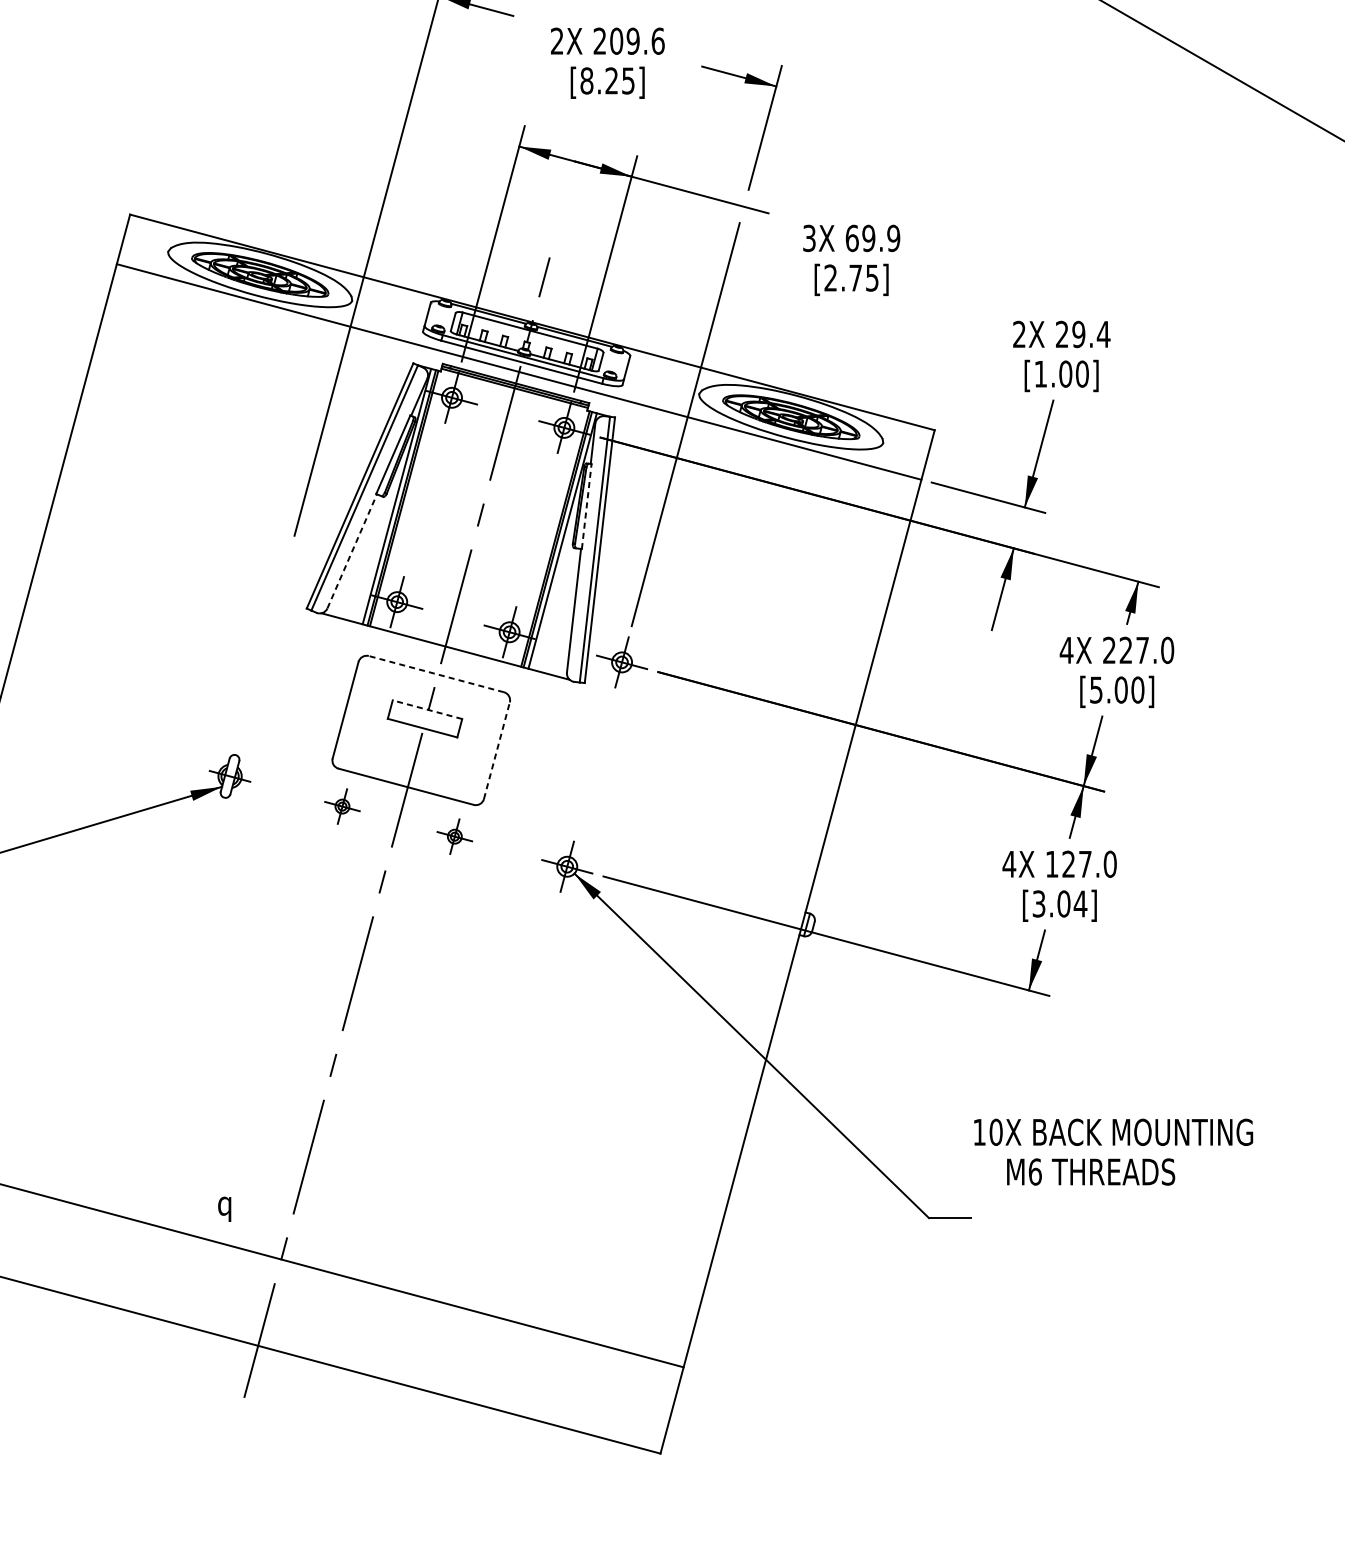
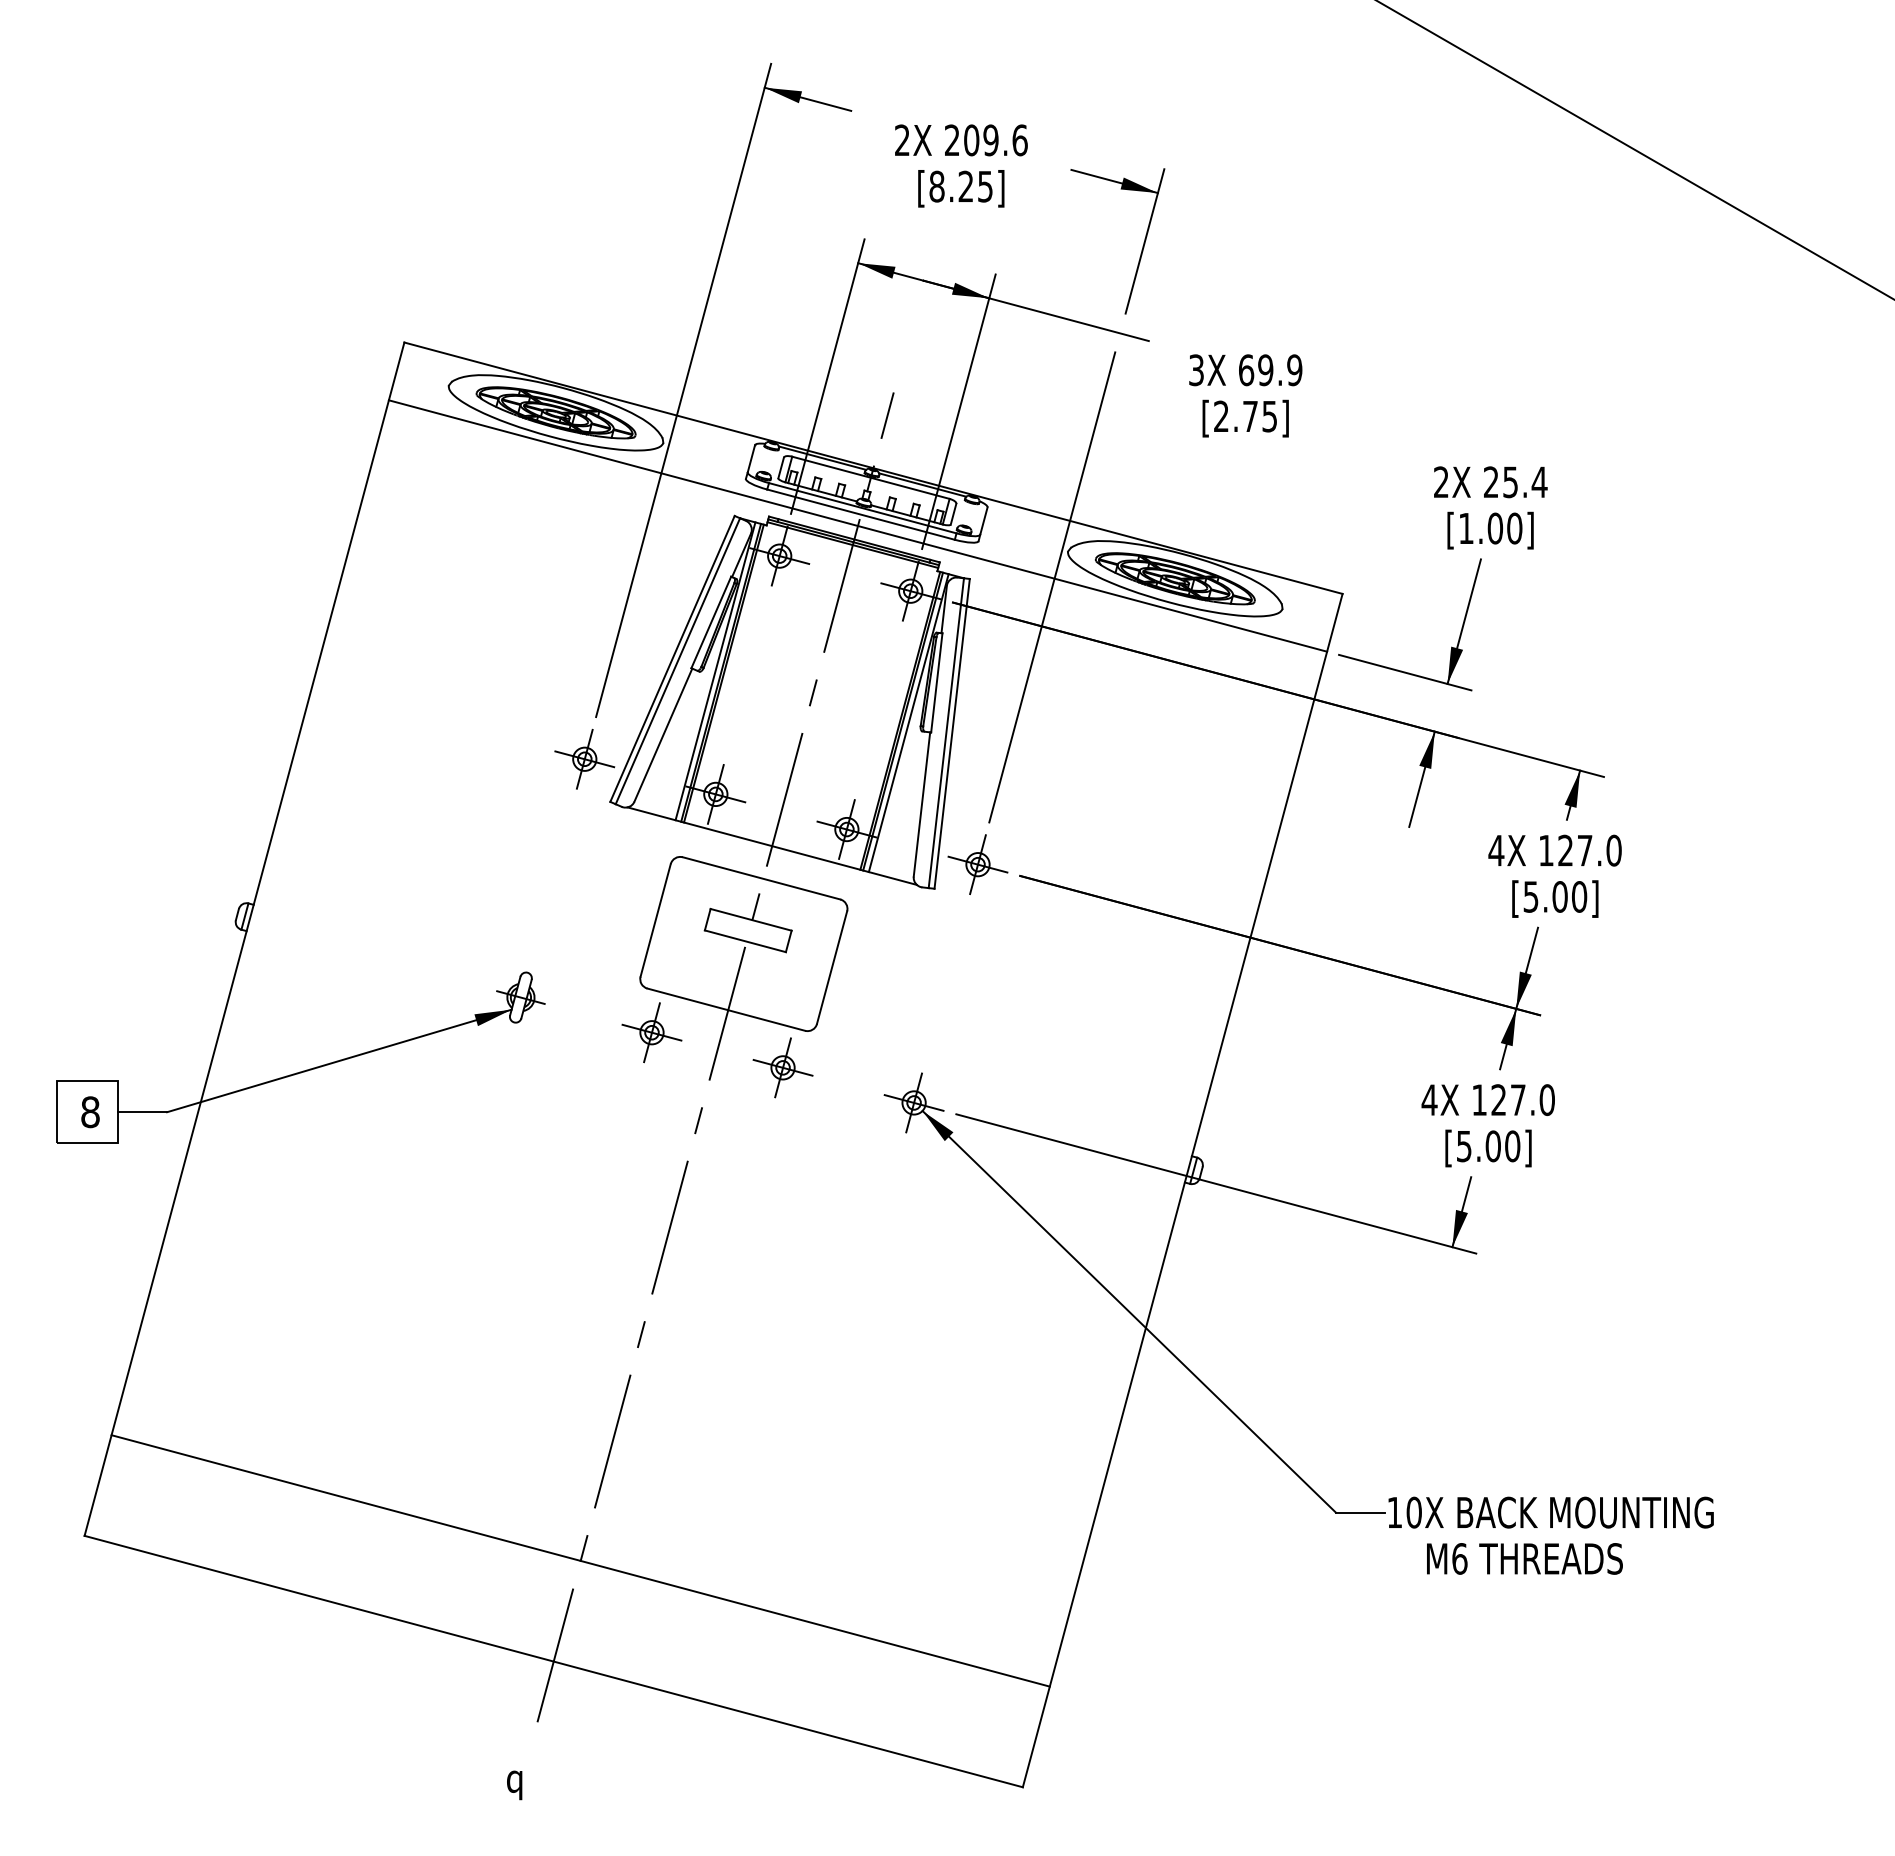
text: (1078, 333) -> (1510, 481), 29.4 -> 25.4
line: (586, 506) -> (936, 682), dashed -> solid
line: (352, 551) -> (663, 735), dashed -> solid
part: (284, 571) -> (584, 758), added
text: (1109, 650) -> (1546, 850), 227.0 -> 127.0
line: (436, 674) -> (761, 878), dashed -> solid
line: (427, 709) -> (751, 919), dashed -> solid
line: (497, 750) -> (832, 967), dashed -> solid
part: (342, 806) -> (651, 1032), size x1.43
part: (454, 836) -> (782, 1067), size x1.43
text: (1059, 904) -> (1488, 1146), [3.04] -> [5.00]
text: (1113, 1151) -> (1550, 1535), moved
text: (224, 1209) -> (514, 1785), moved

